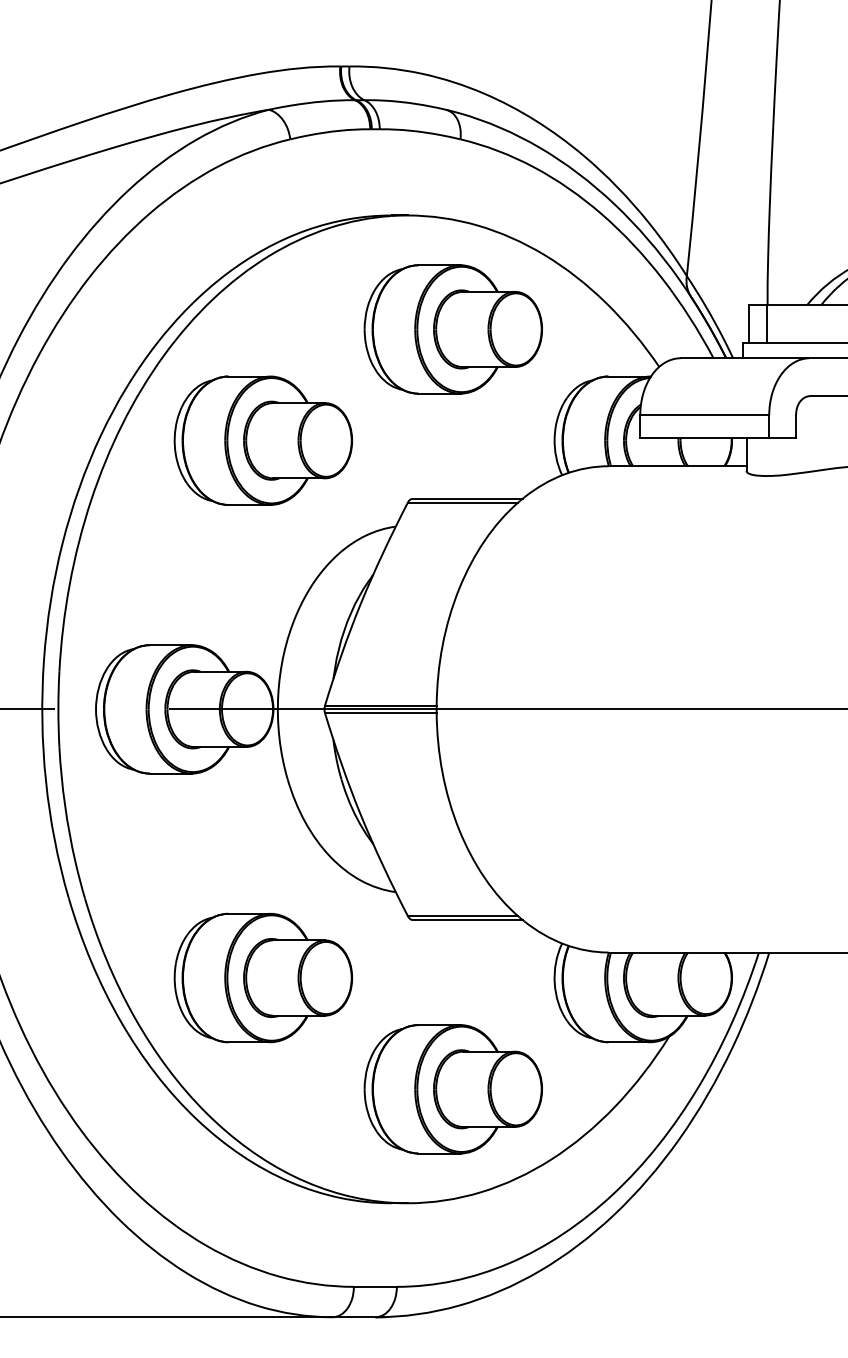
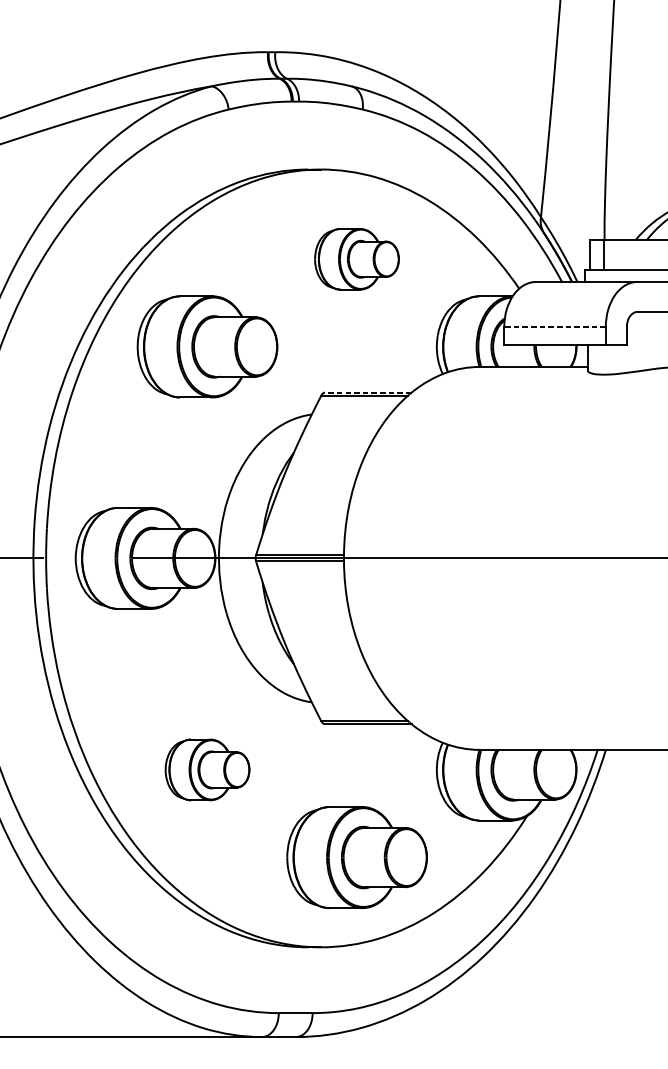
part: (452, 329) -> (356, 259), size x0.6
line: (704, 415) -> (554, 327), solid -> dashed
line: (467, 498) -> (368, 392), solid -> dashed
part: (263, 977) -> (207, 769), size x0.6

